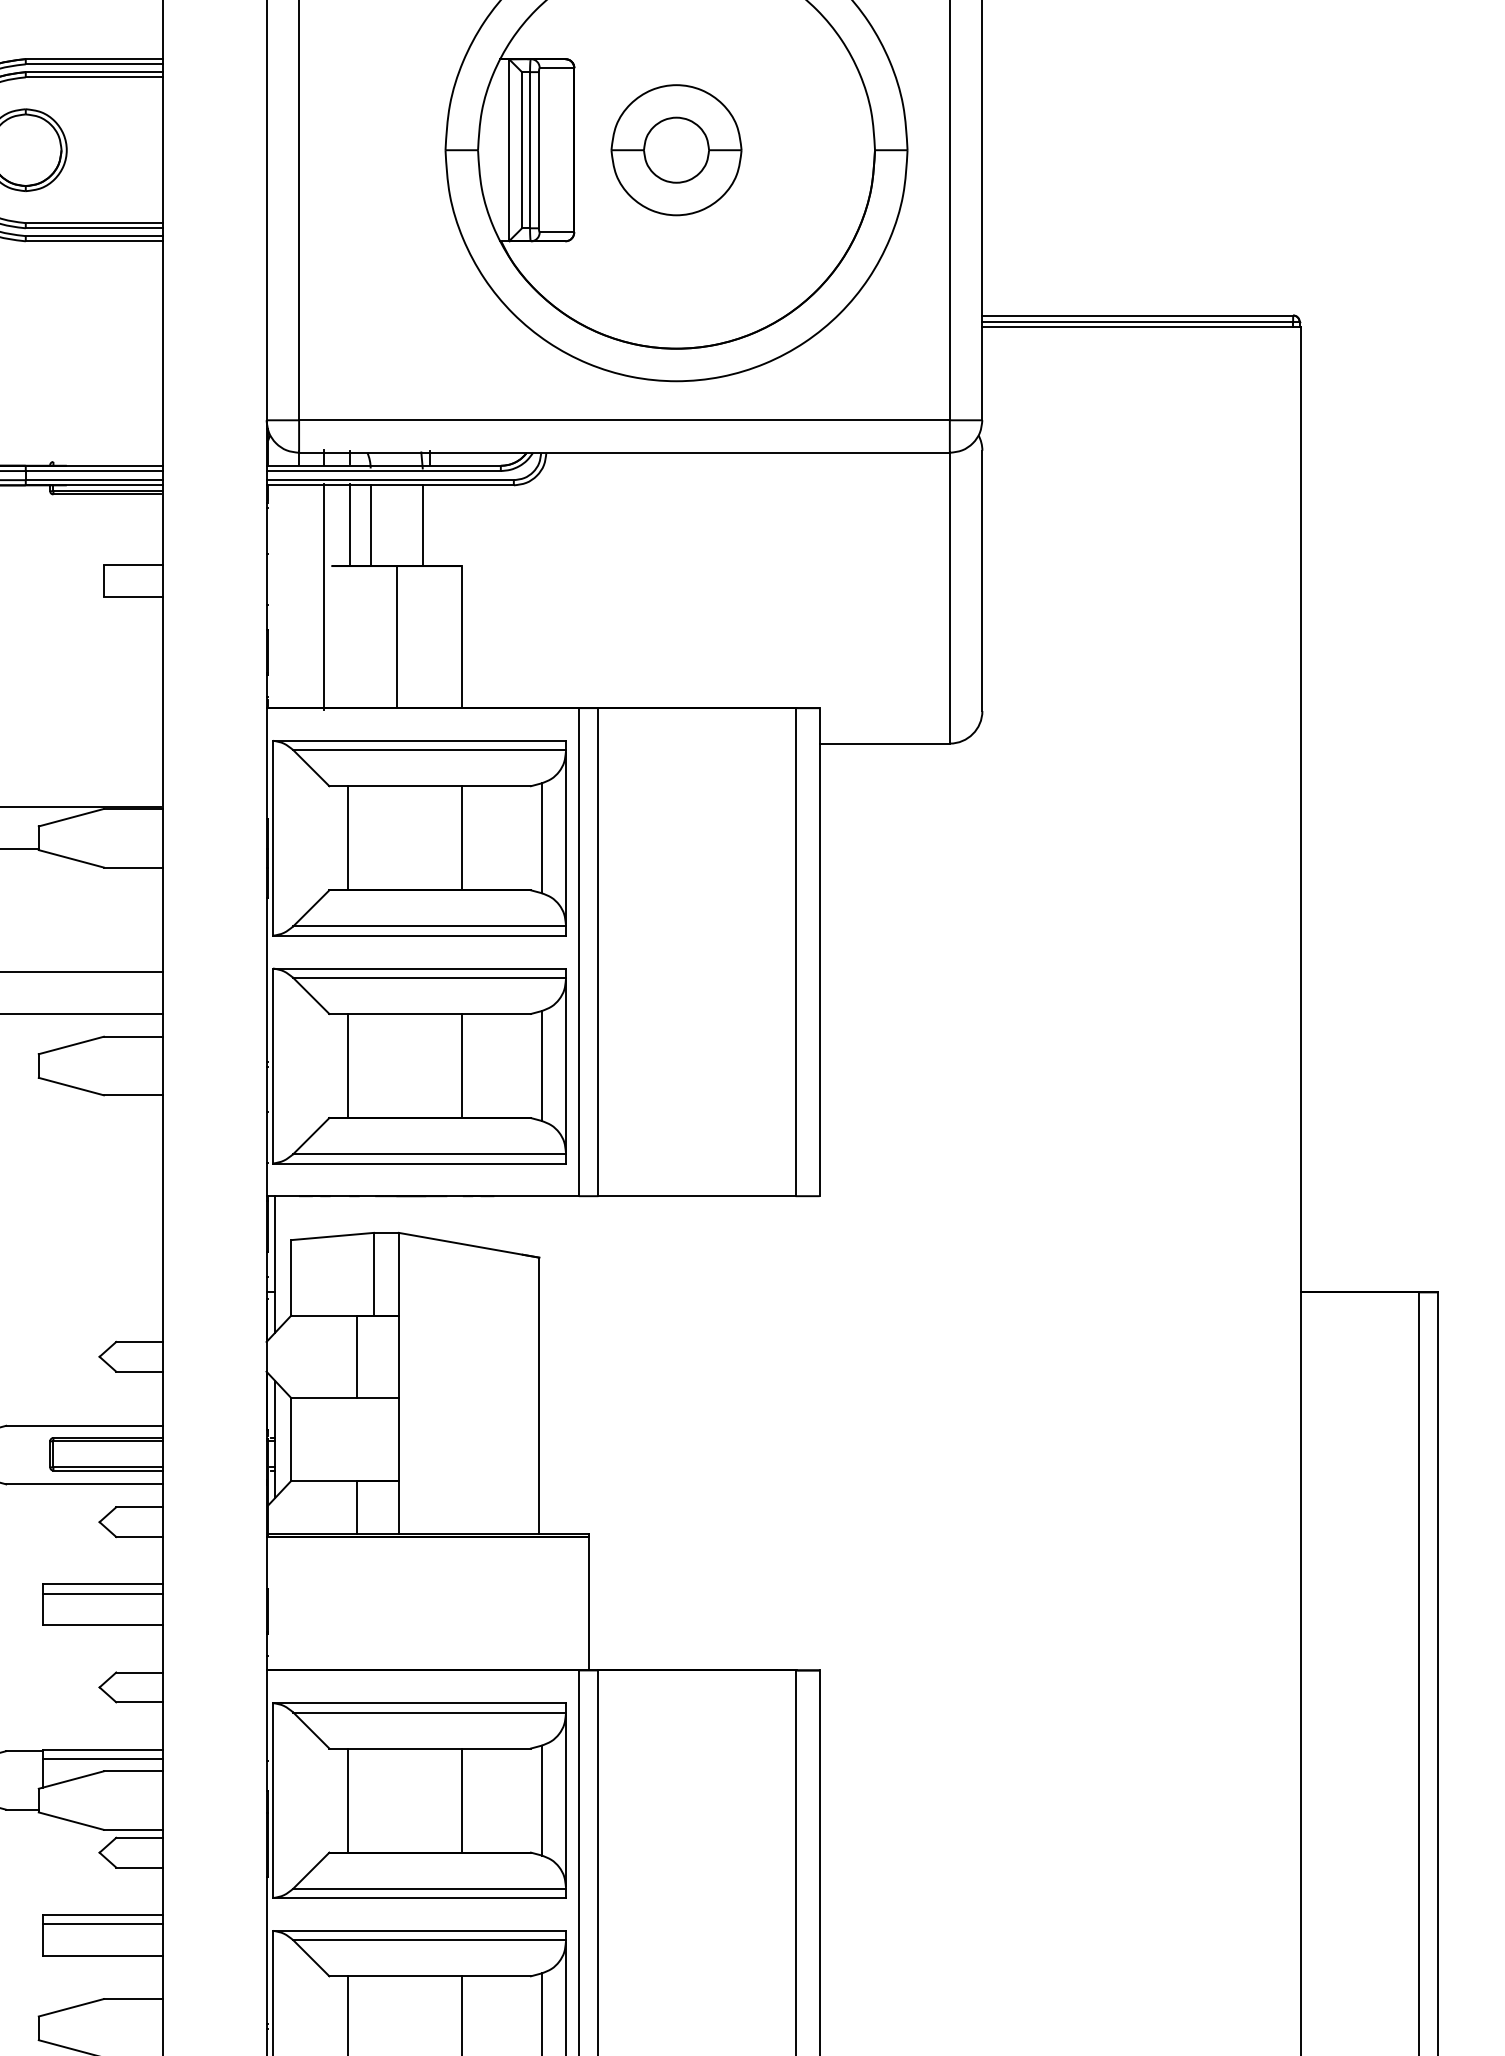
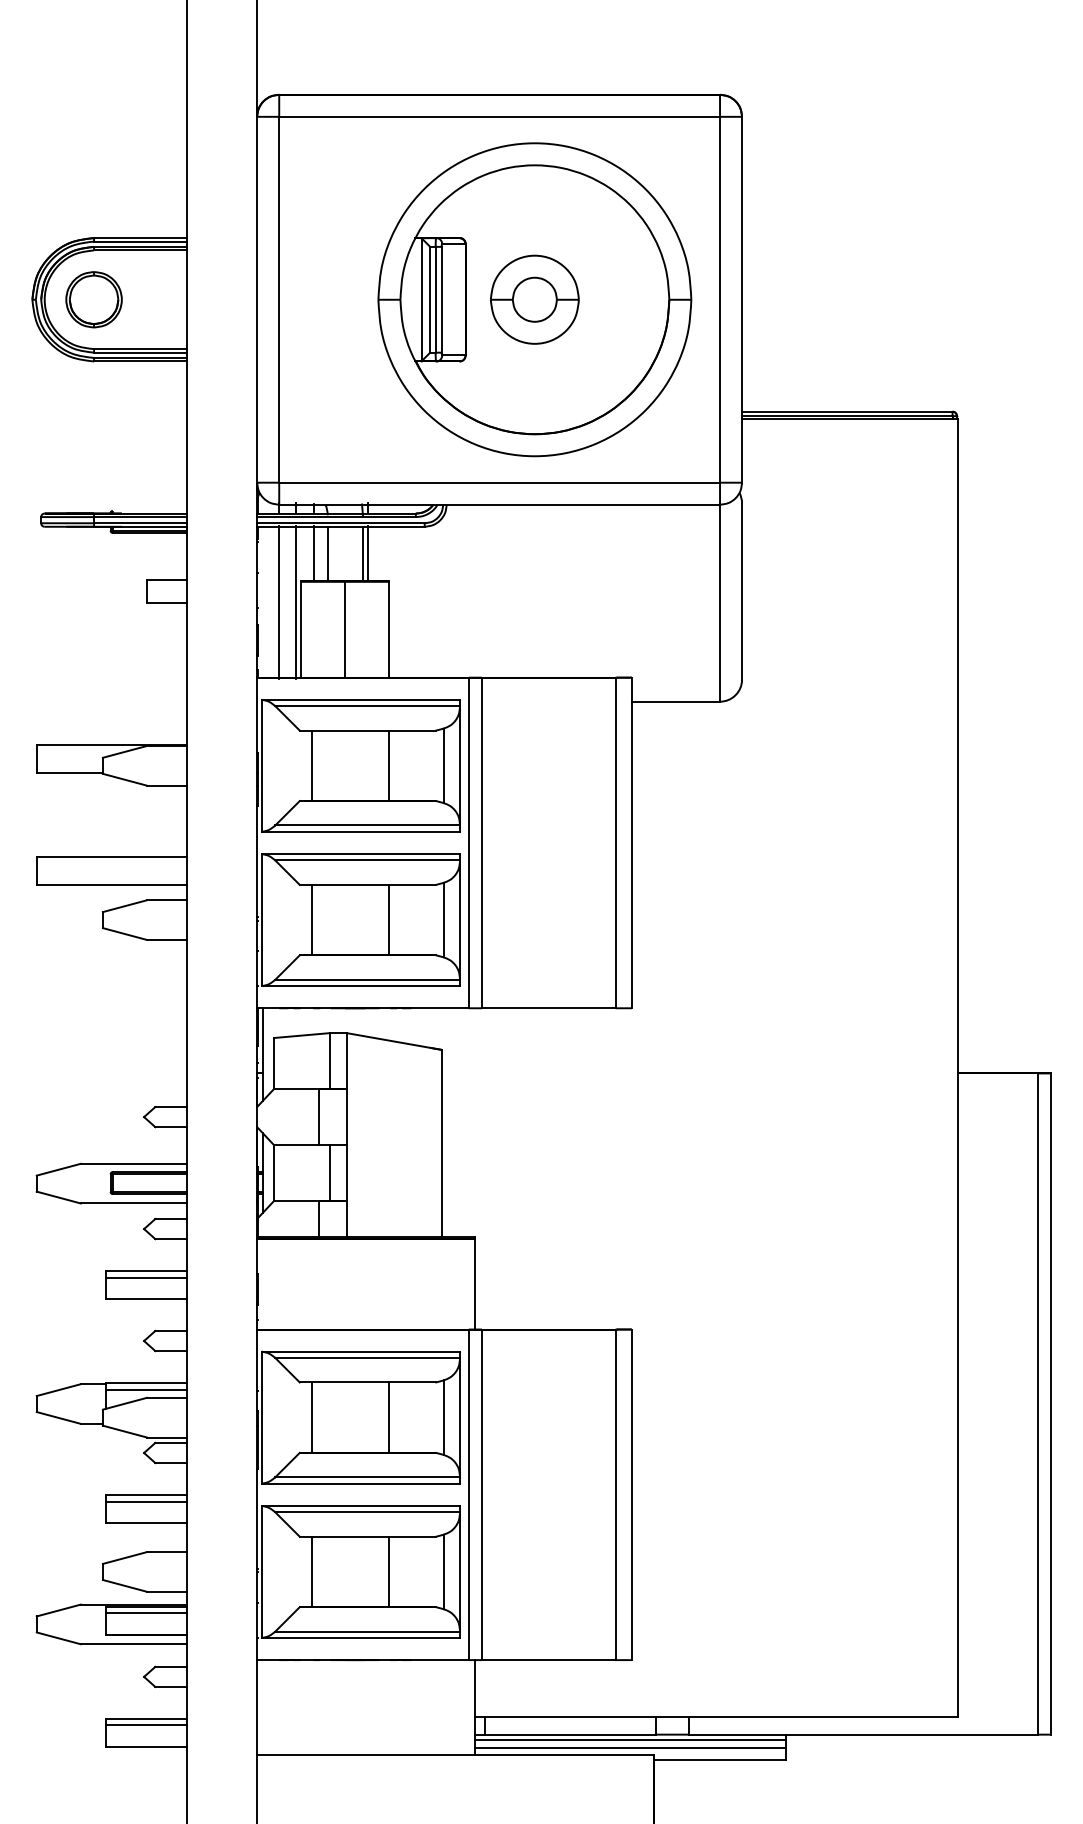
line: (429, 524) -> (367, 553), added
line: (299, 595) -> (279, 601), added
line: (331, 637) -> (301, 629), added
line: (373, 1440) -> (329, 1173), added

